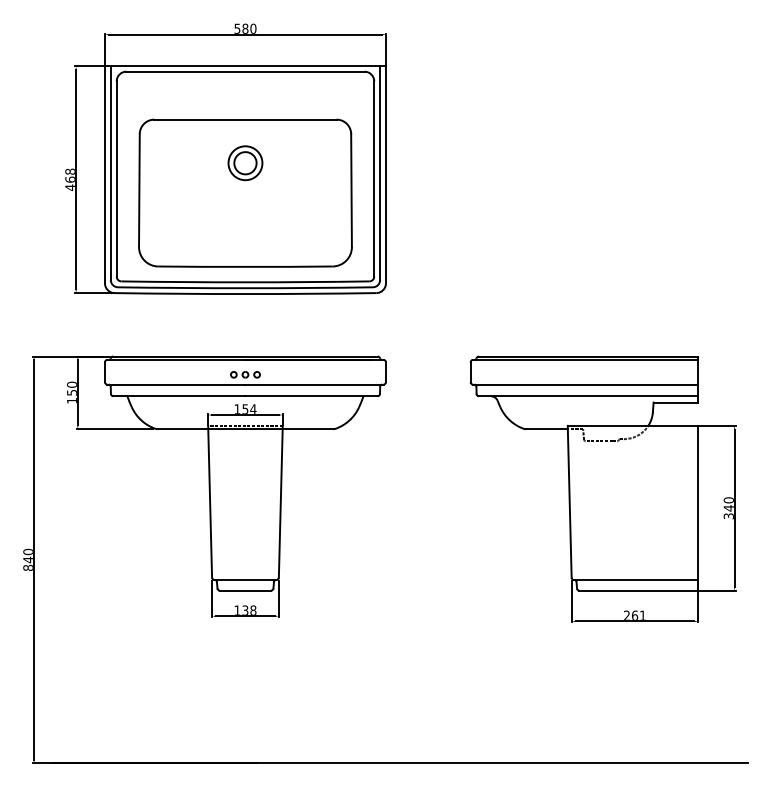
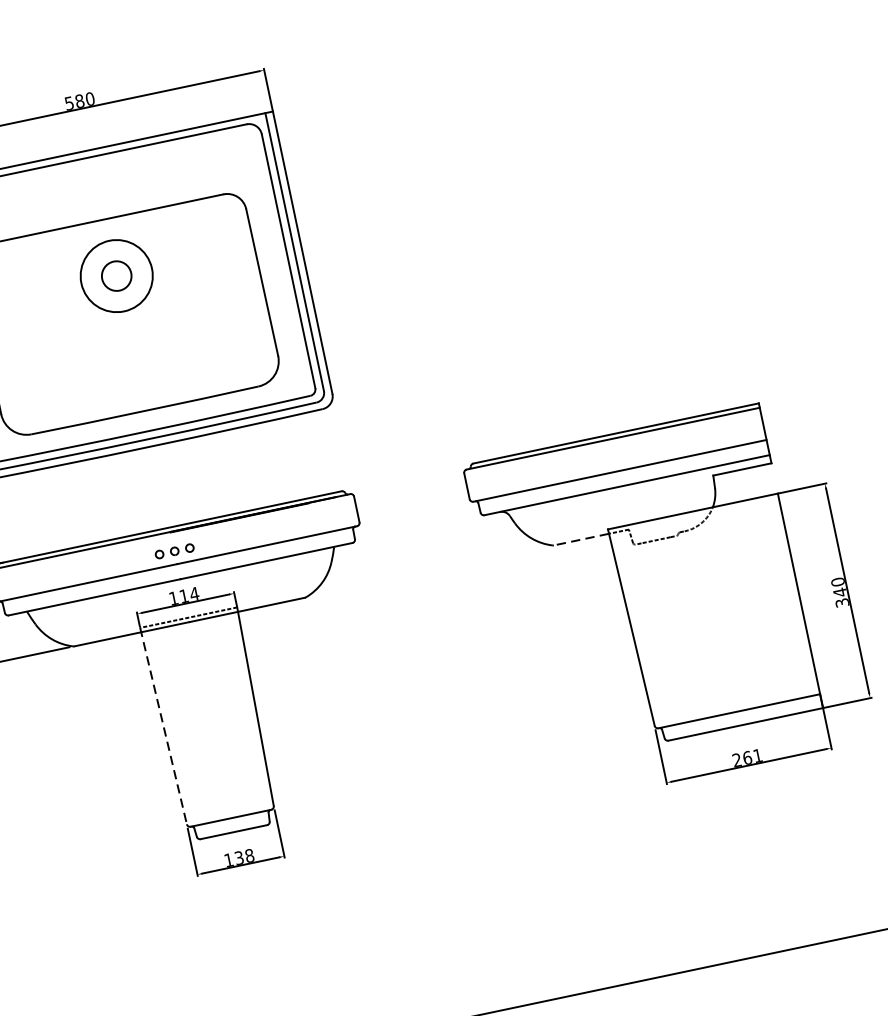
circle: (245, 163) -> (116, 276), size x1.6
text: (245, 408) -> (184, 595), 154 -> 114
line: (545, 429) -> (580, 540), solid -> dashed
line: (210, 501) -> (163, 725), solid -> dashed

